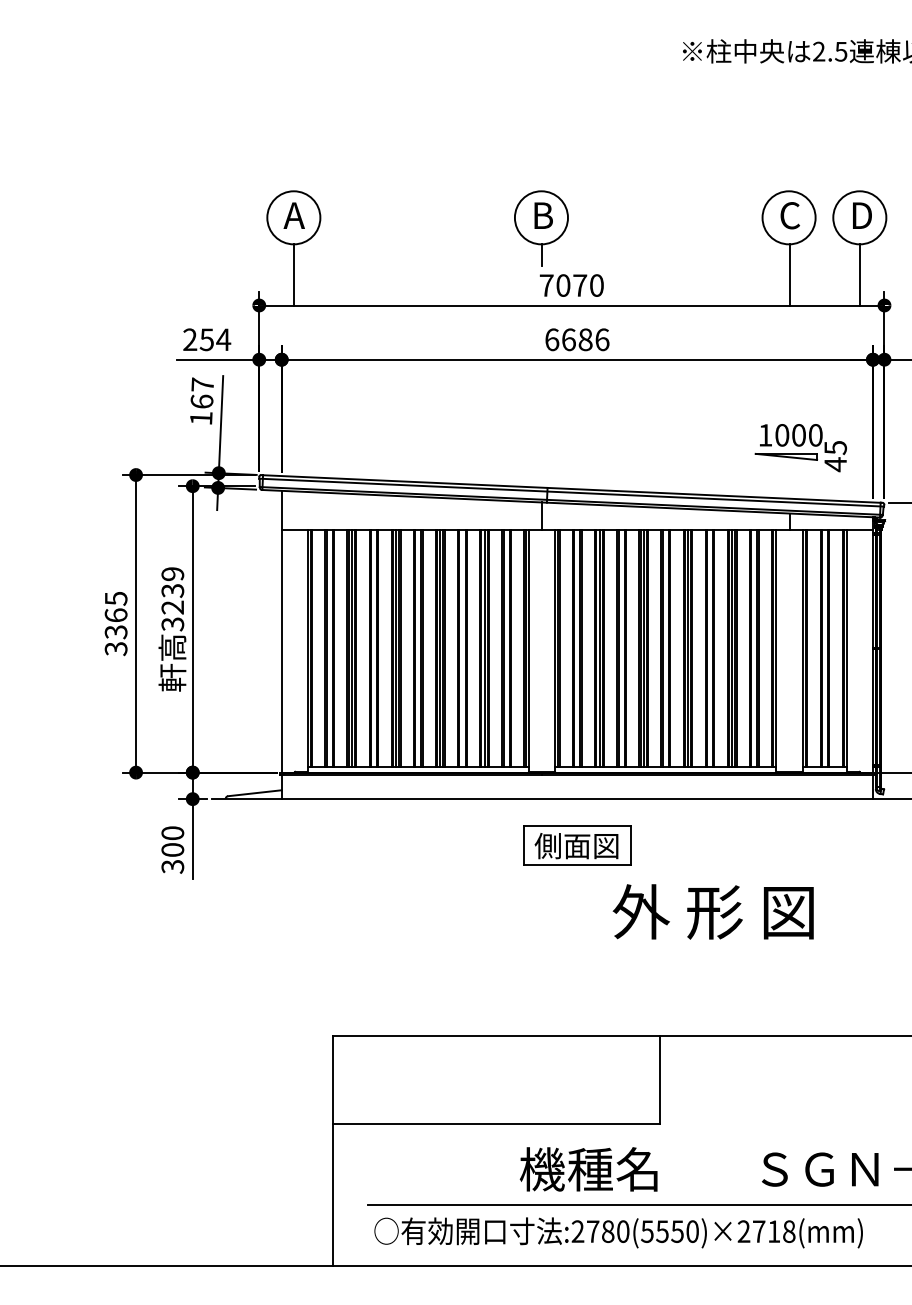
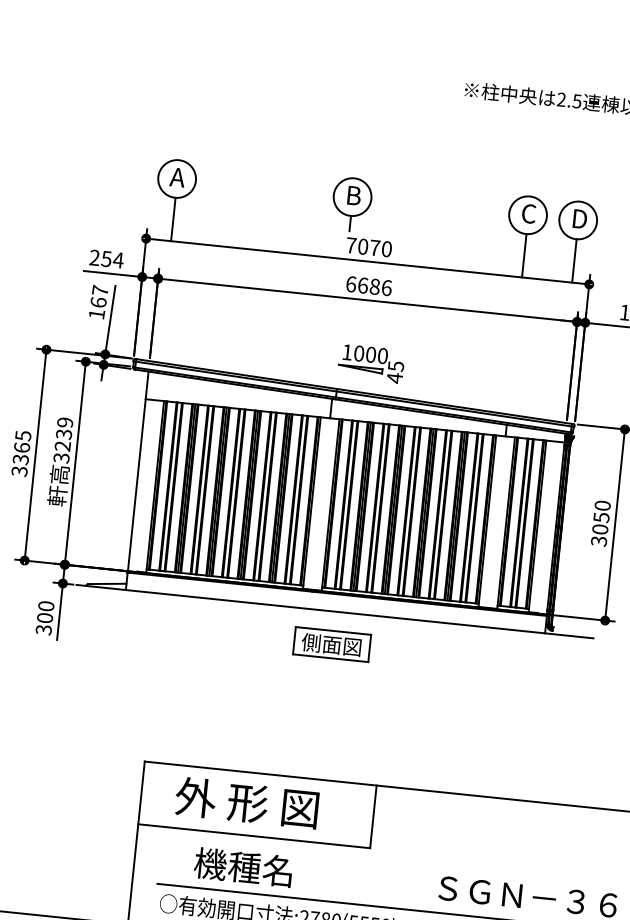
part: (800, 448) -> (371, 364), moved
text: (712, 911) -> (246, 802), moved
text: (588, 1169) -> (243, 867), moved

